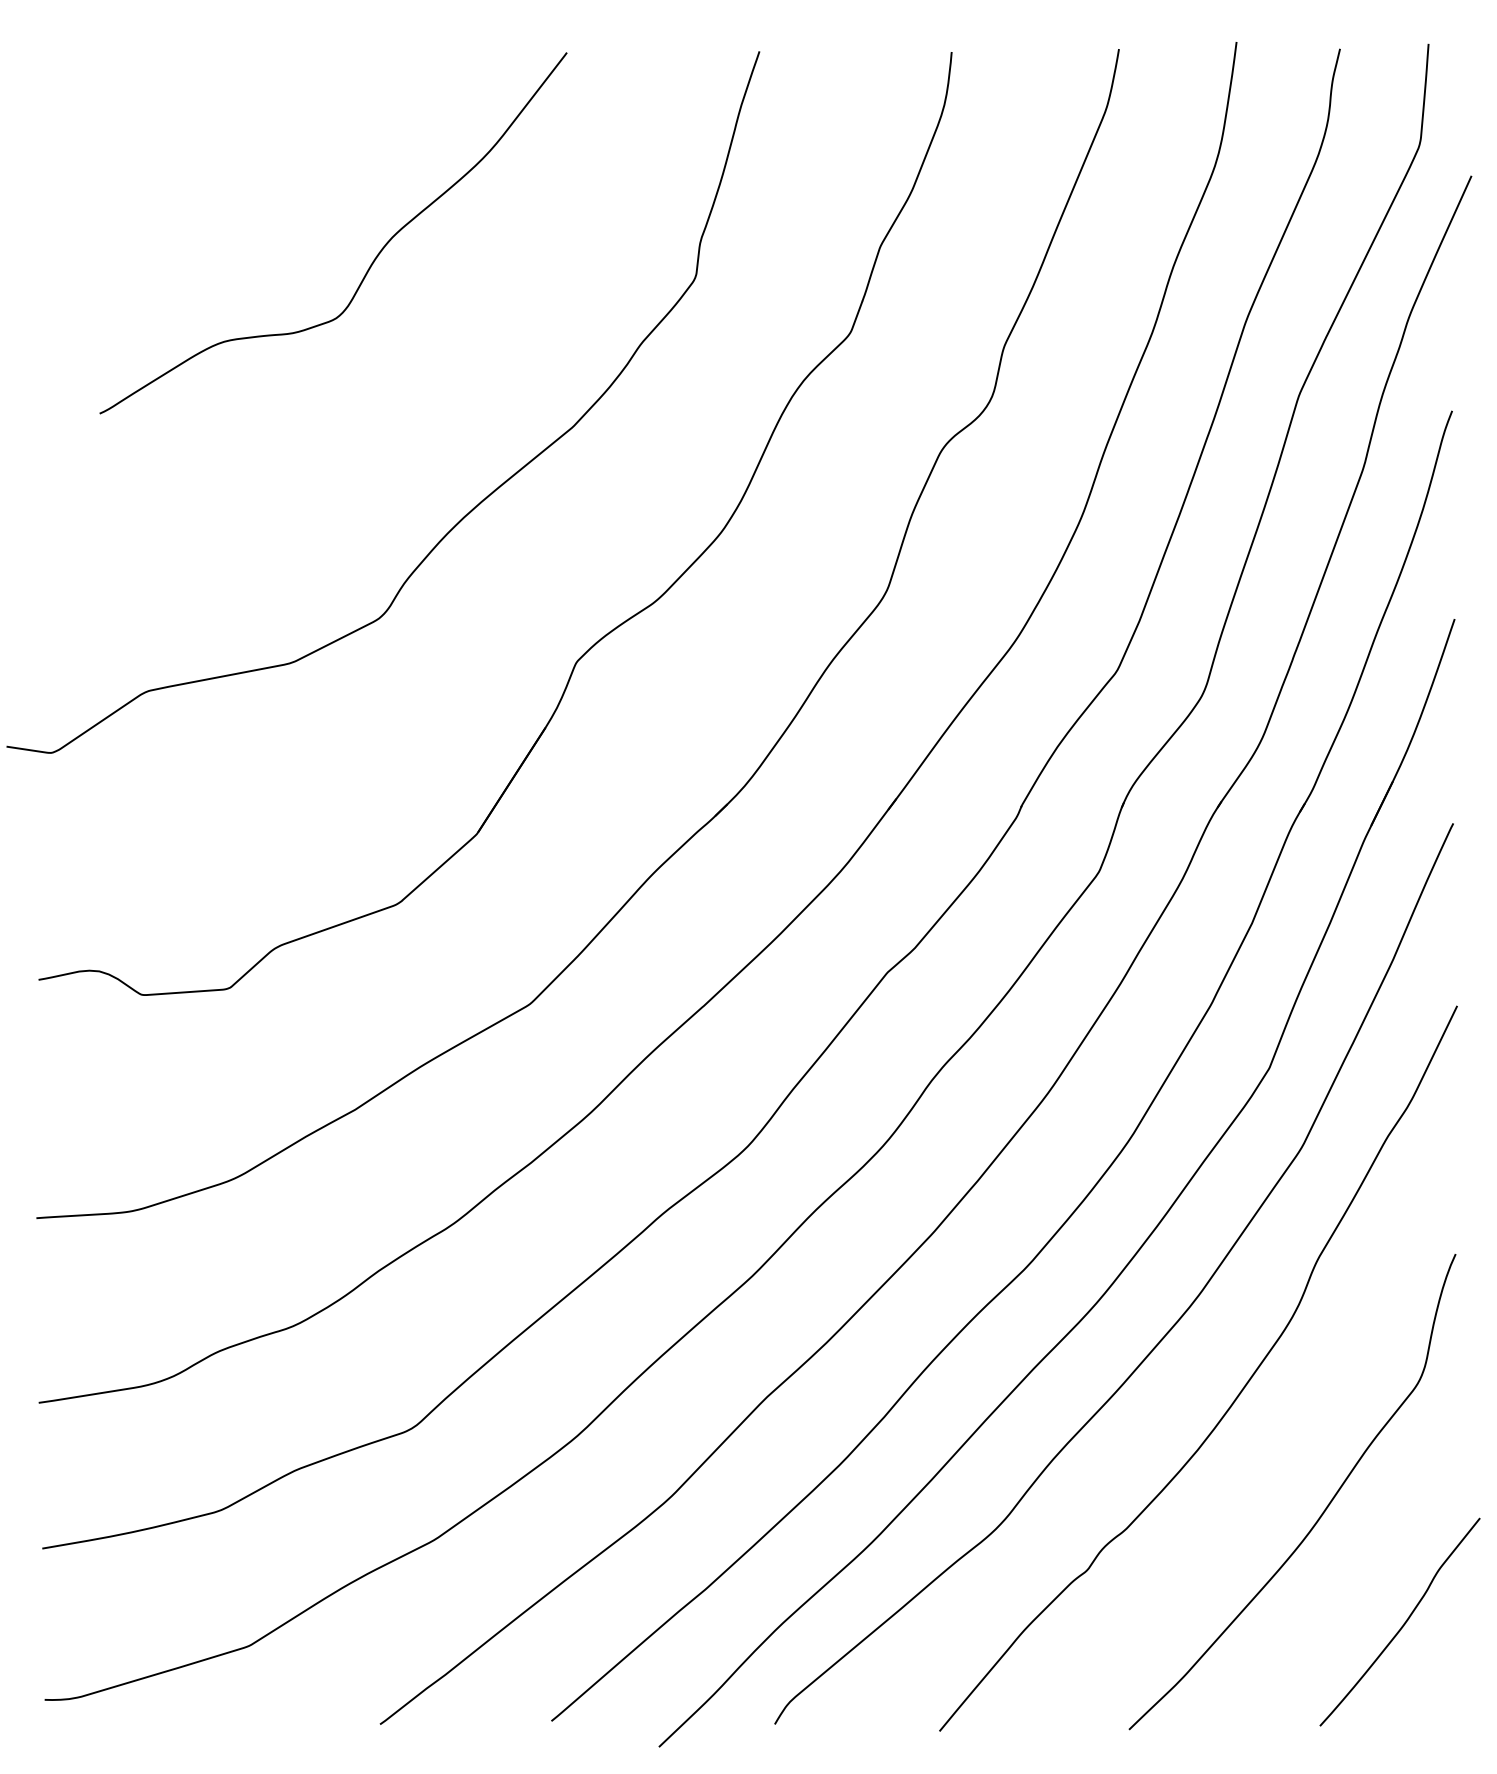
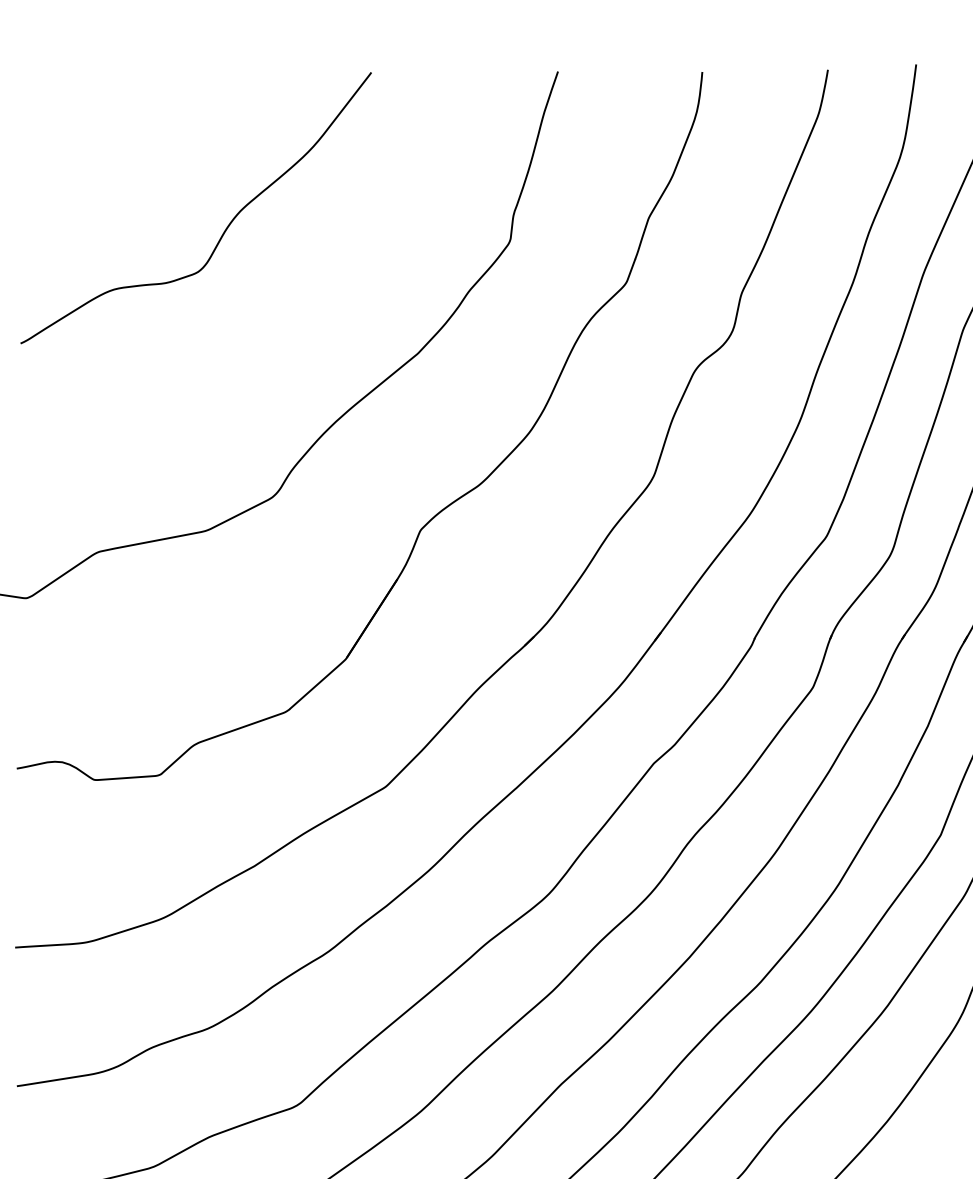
curve: (372, 261) -> (225, 229), moved

